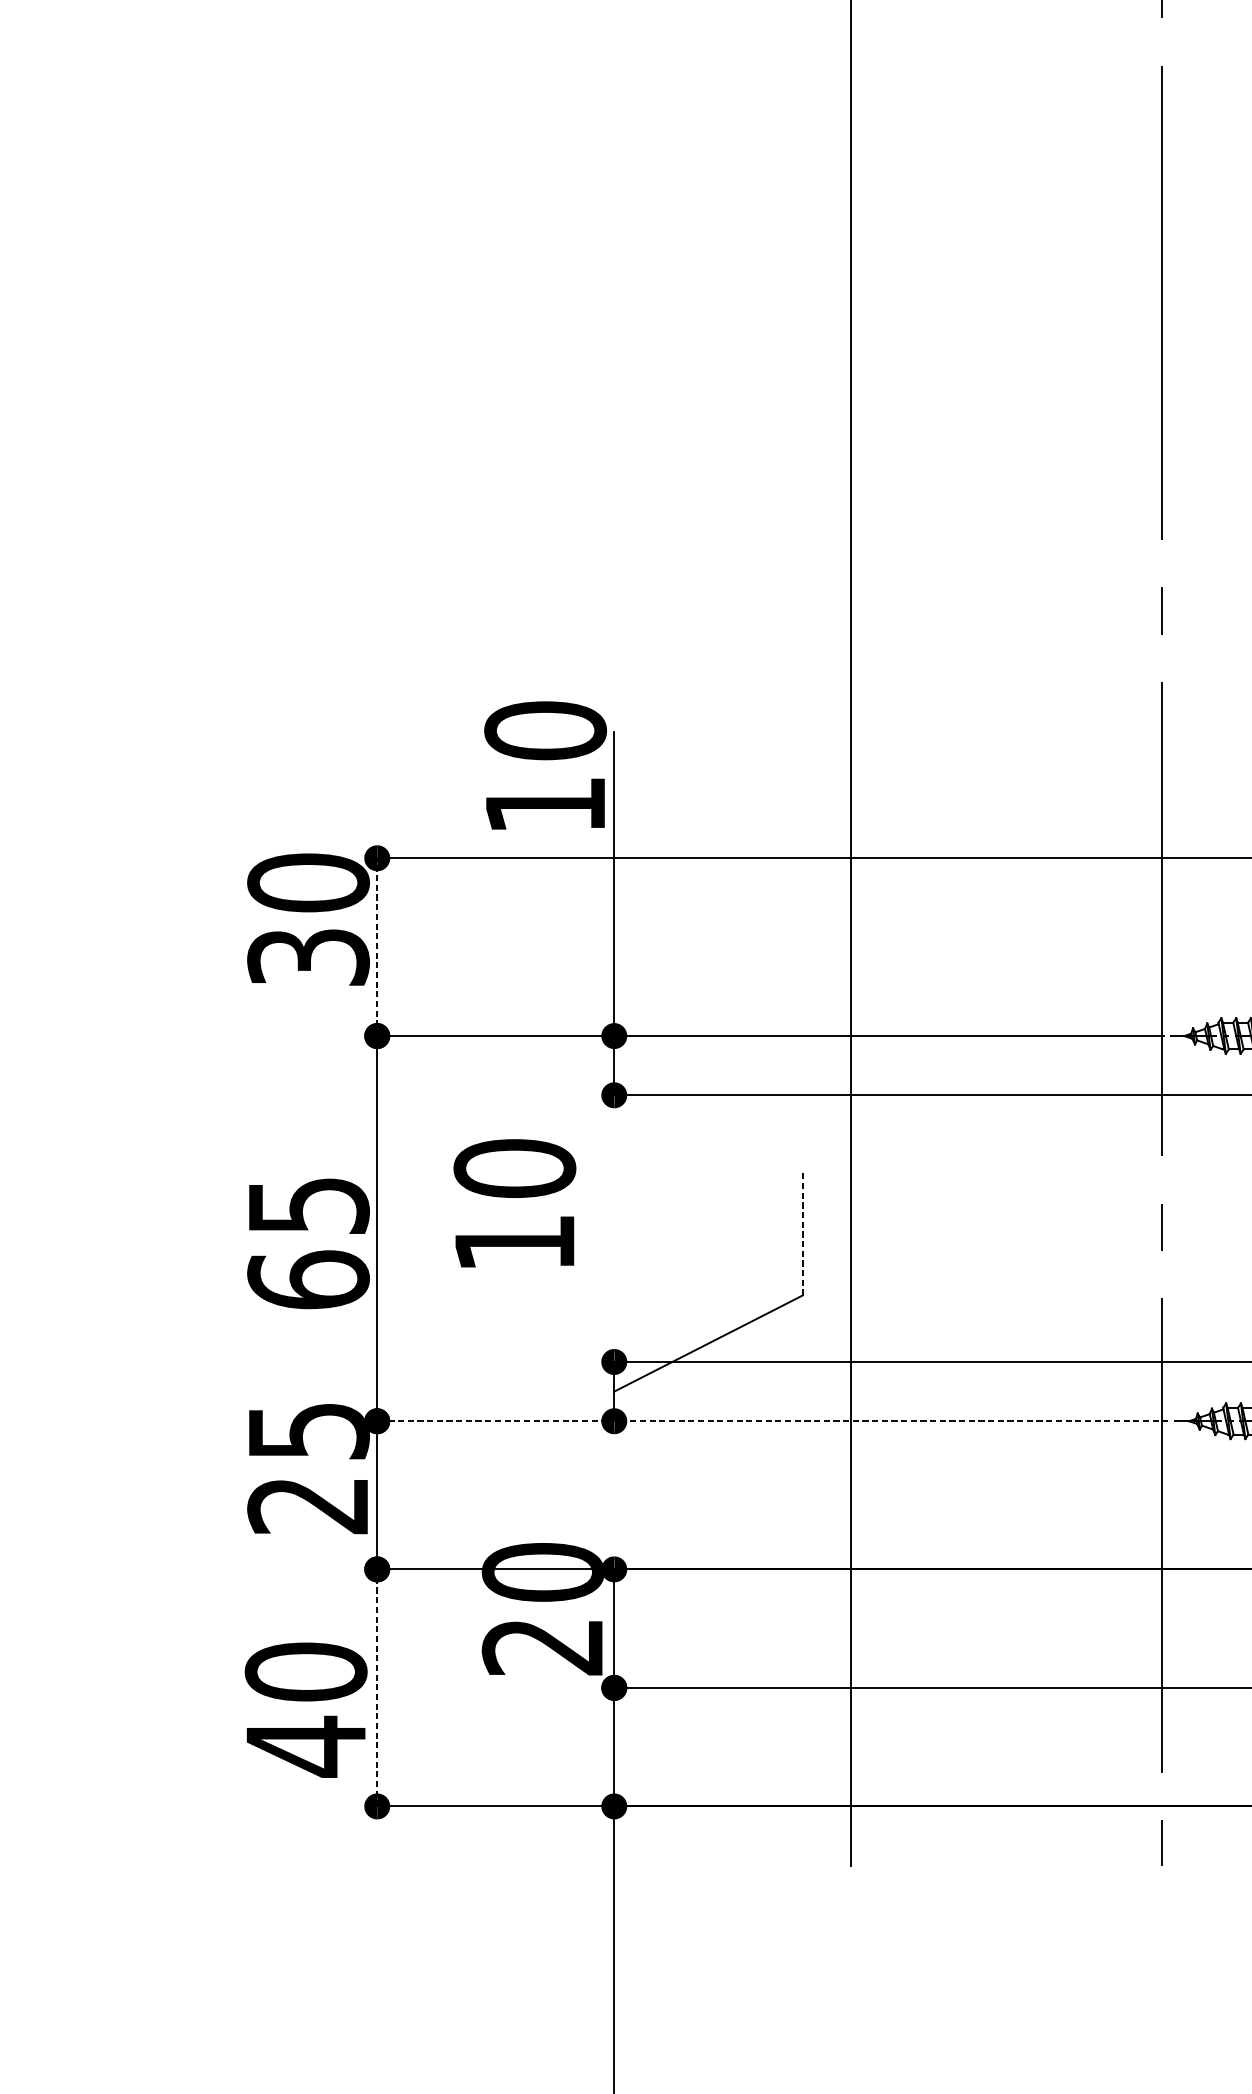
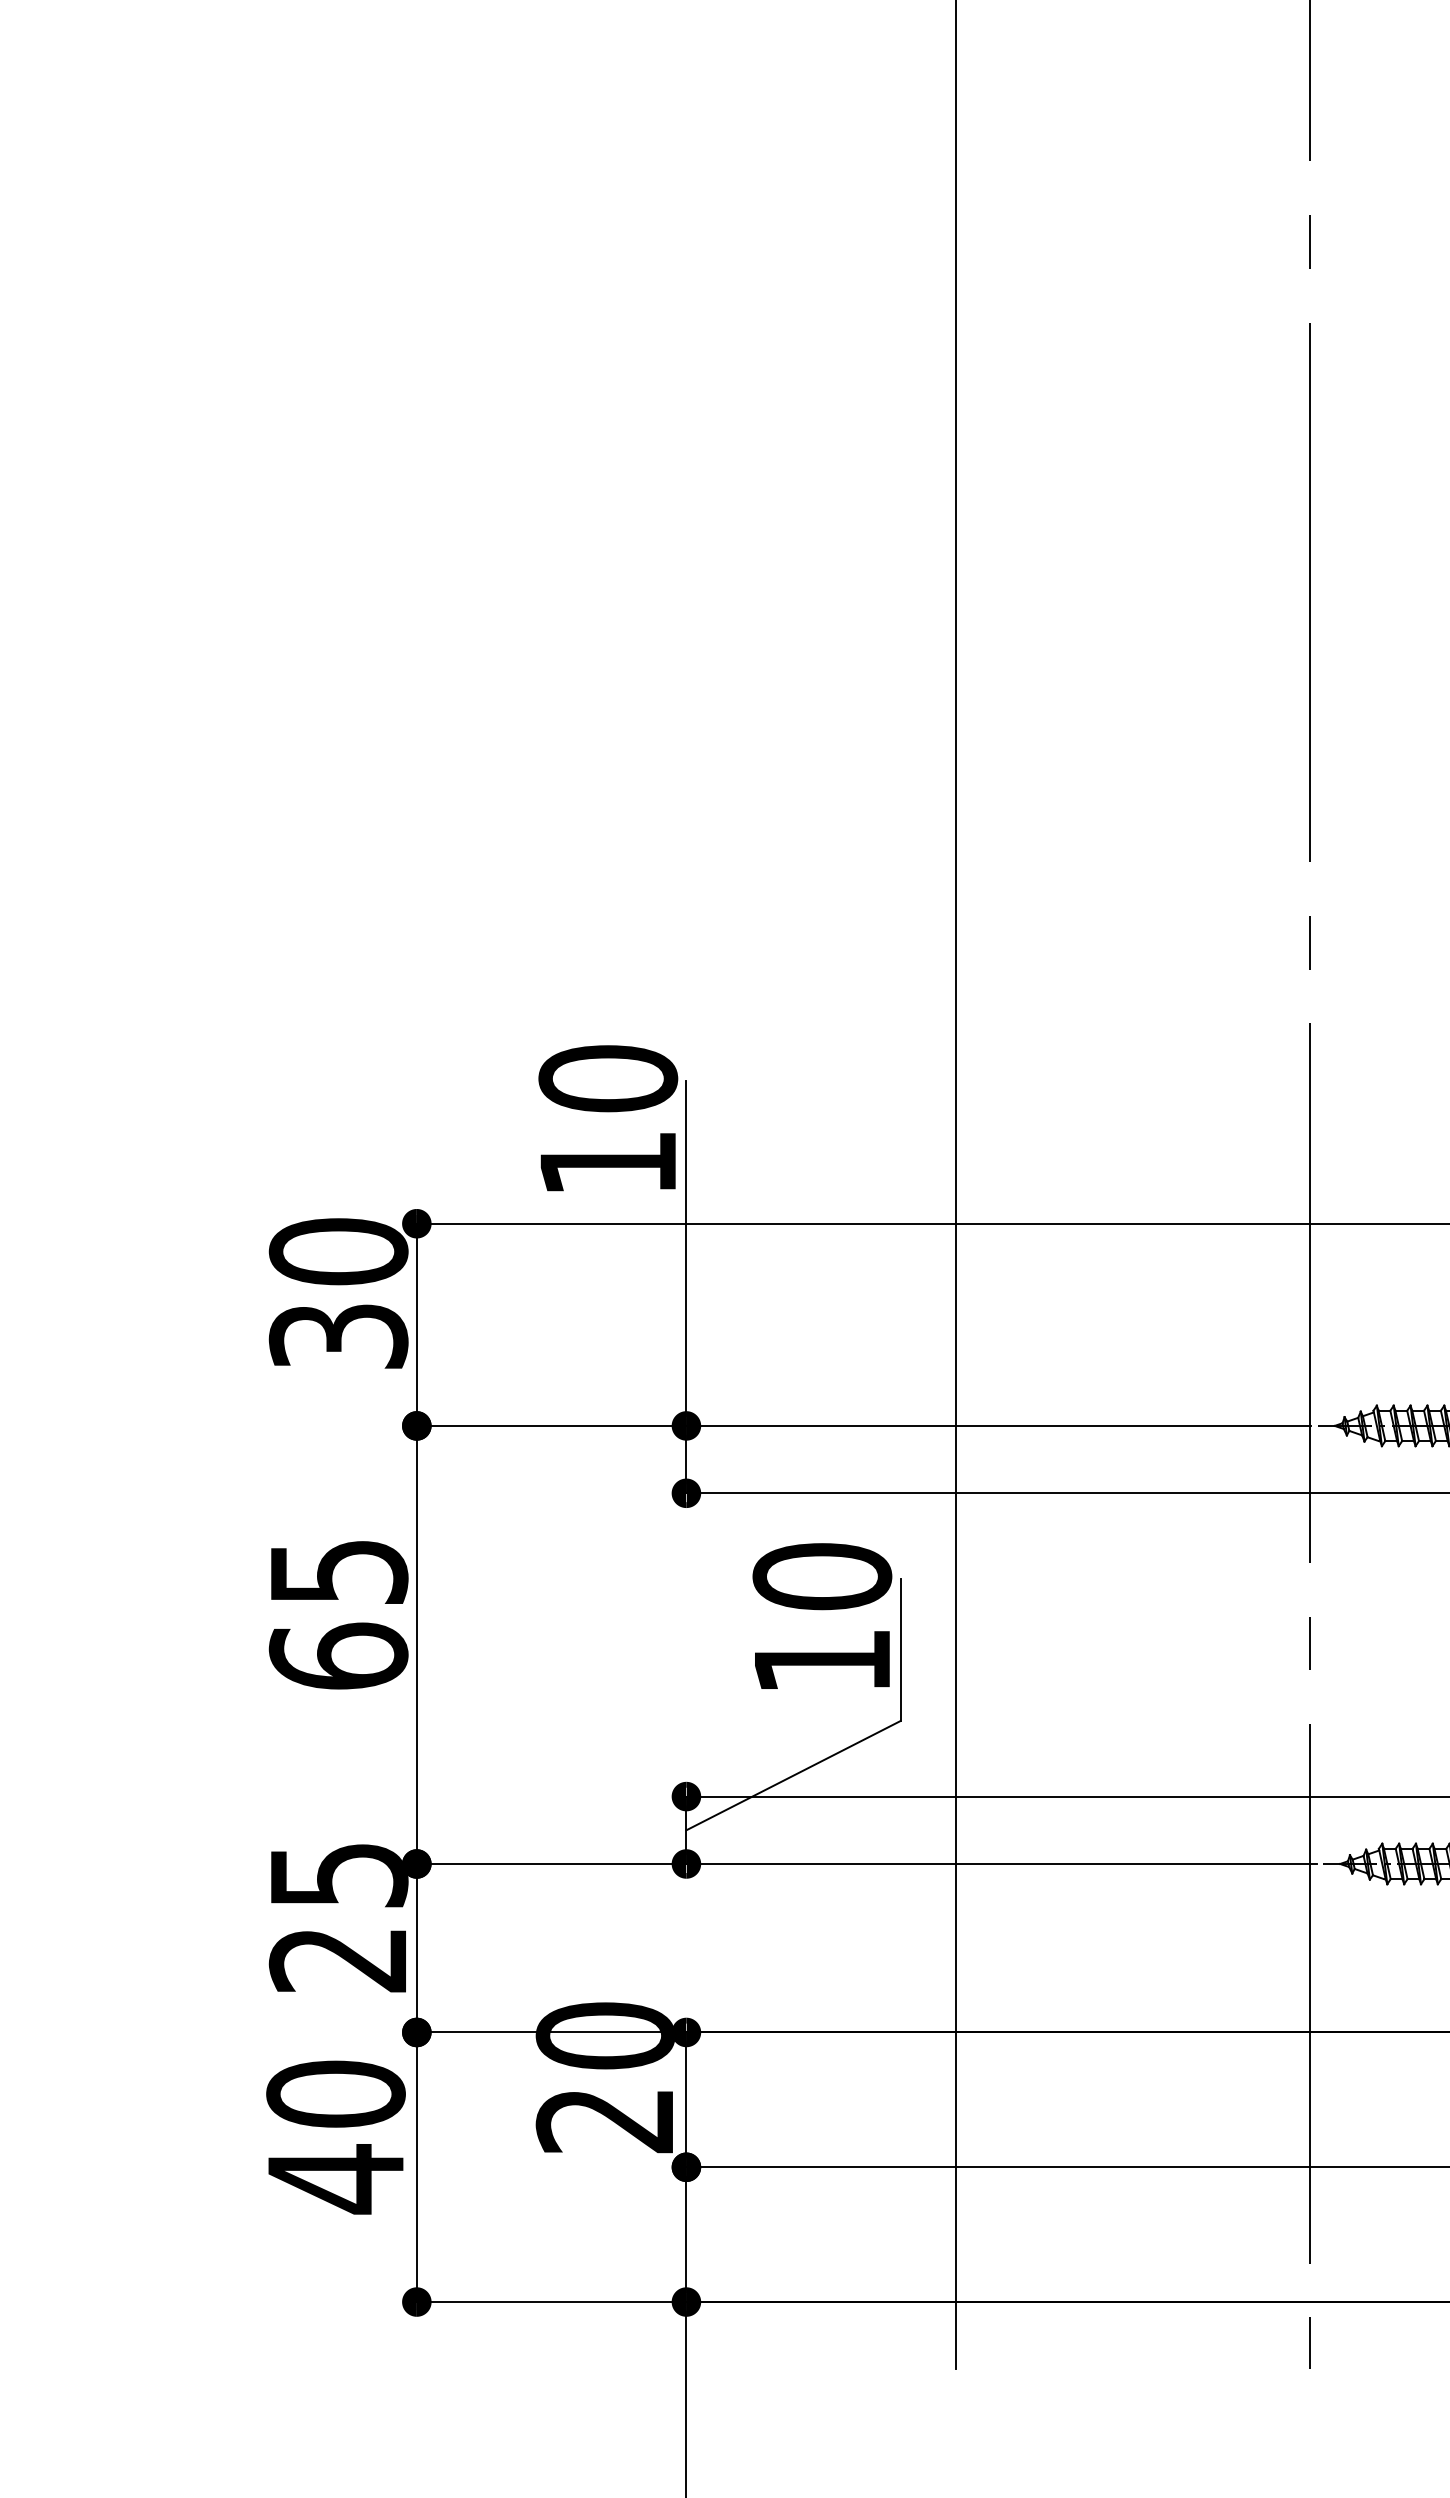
line: (376, 946) -> (416, 1324), dashed -> solid
text: (514, 1202) -> (822, 1615), moved
line: (802, 1232) -> (900, 1649), dashed -> solid
text: (308, 1244) -> (338, 1615), moved
line: (769, 1420) -> (862, 1863), dashed -> solid
line: (376, 1688) -> (416, 2167), dashed -> solid
text: (305, 1710) -> (335, 2137), moved

